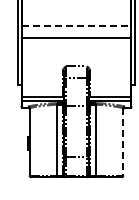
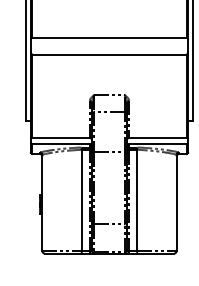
line: (76, 26) -> (109, 37), dashed -> solid
line: (123, 141) -> (176, 202), dashed -> solid

